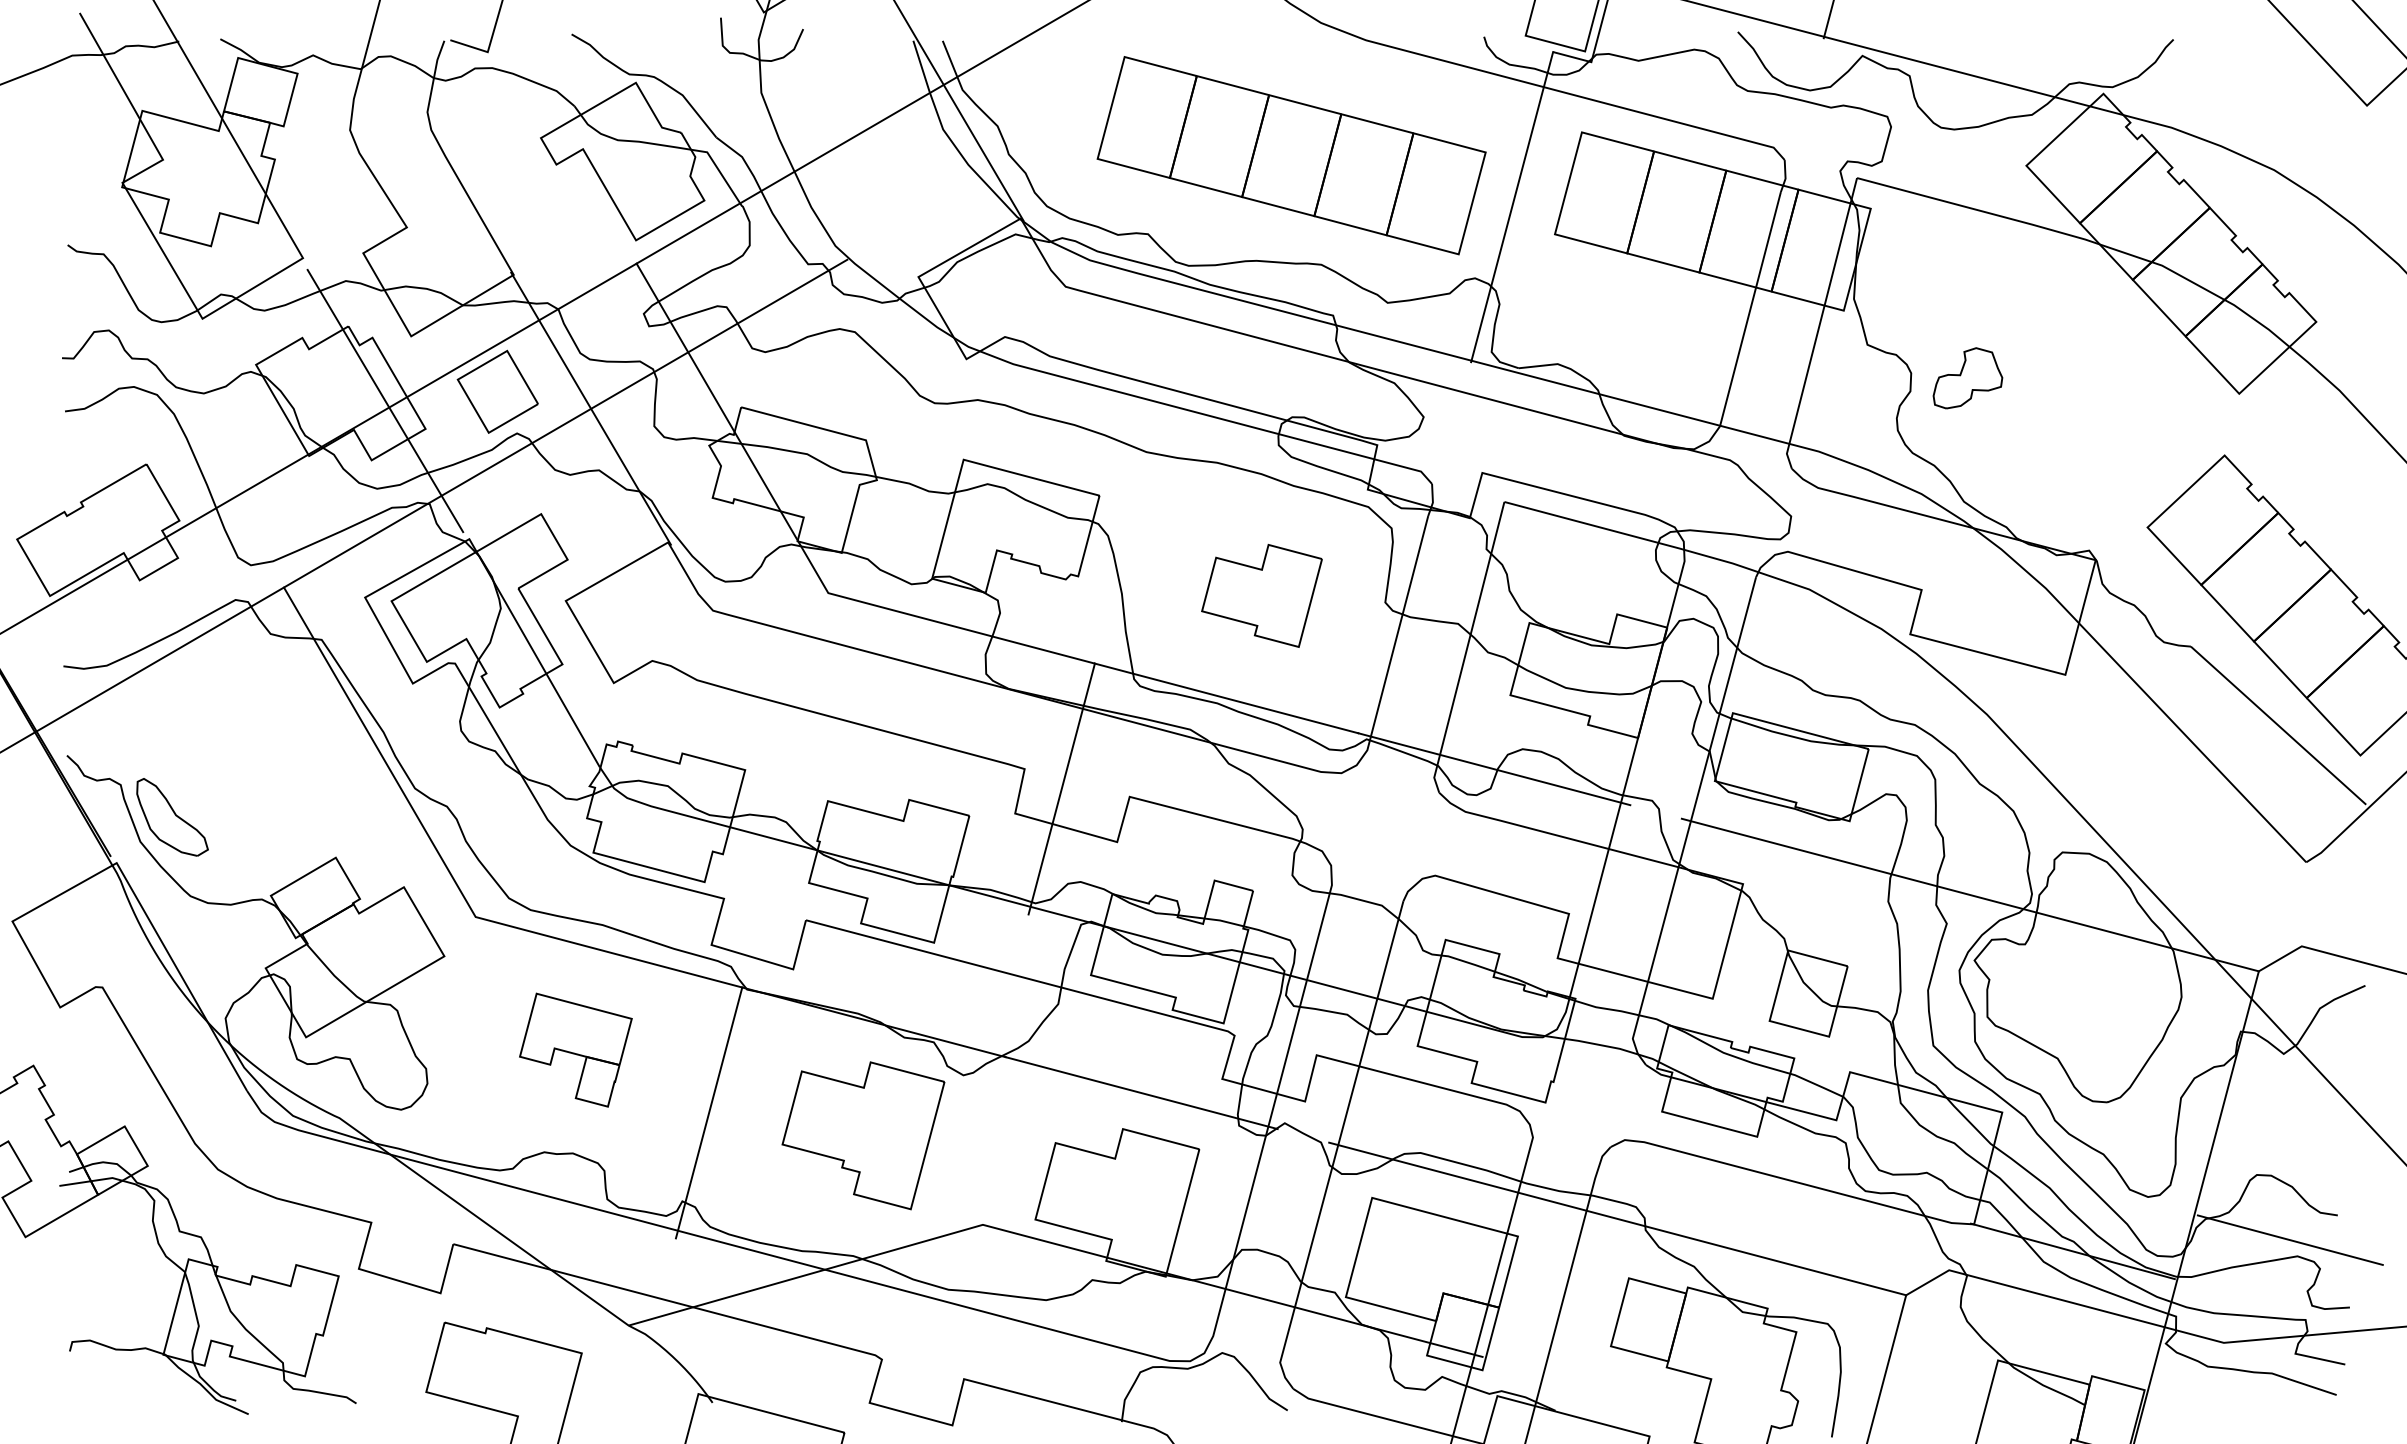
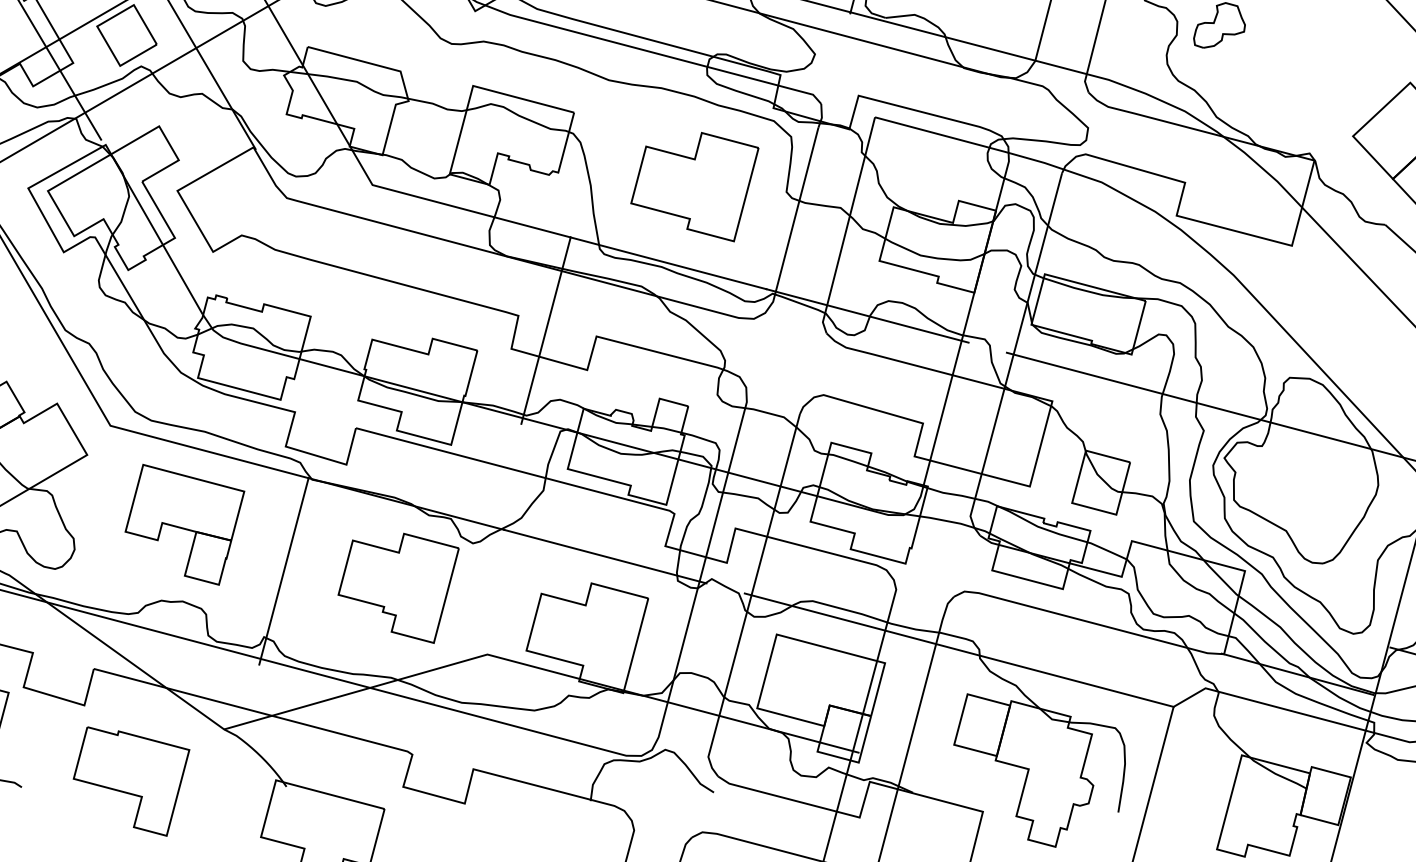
part: (1261, 595) -> (694, 186), size x1.43
part: (575, 1049) -> (184, 524), size x1.43

